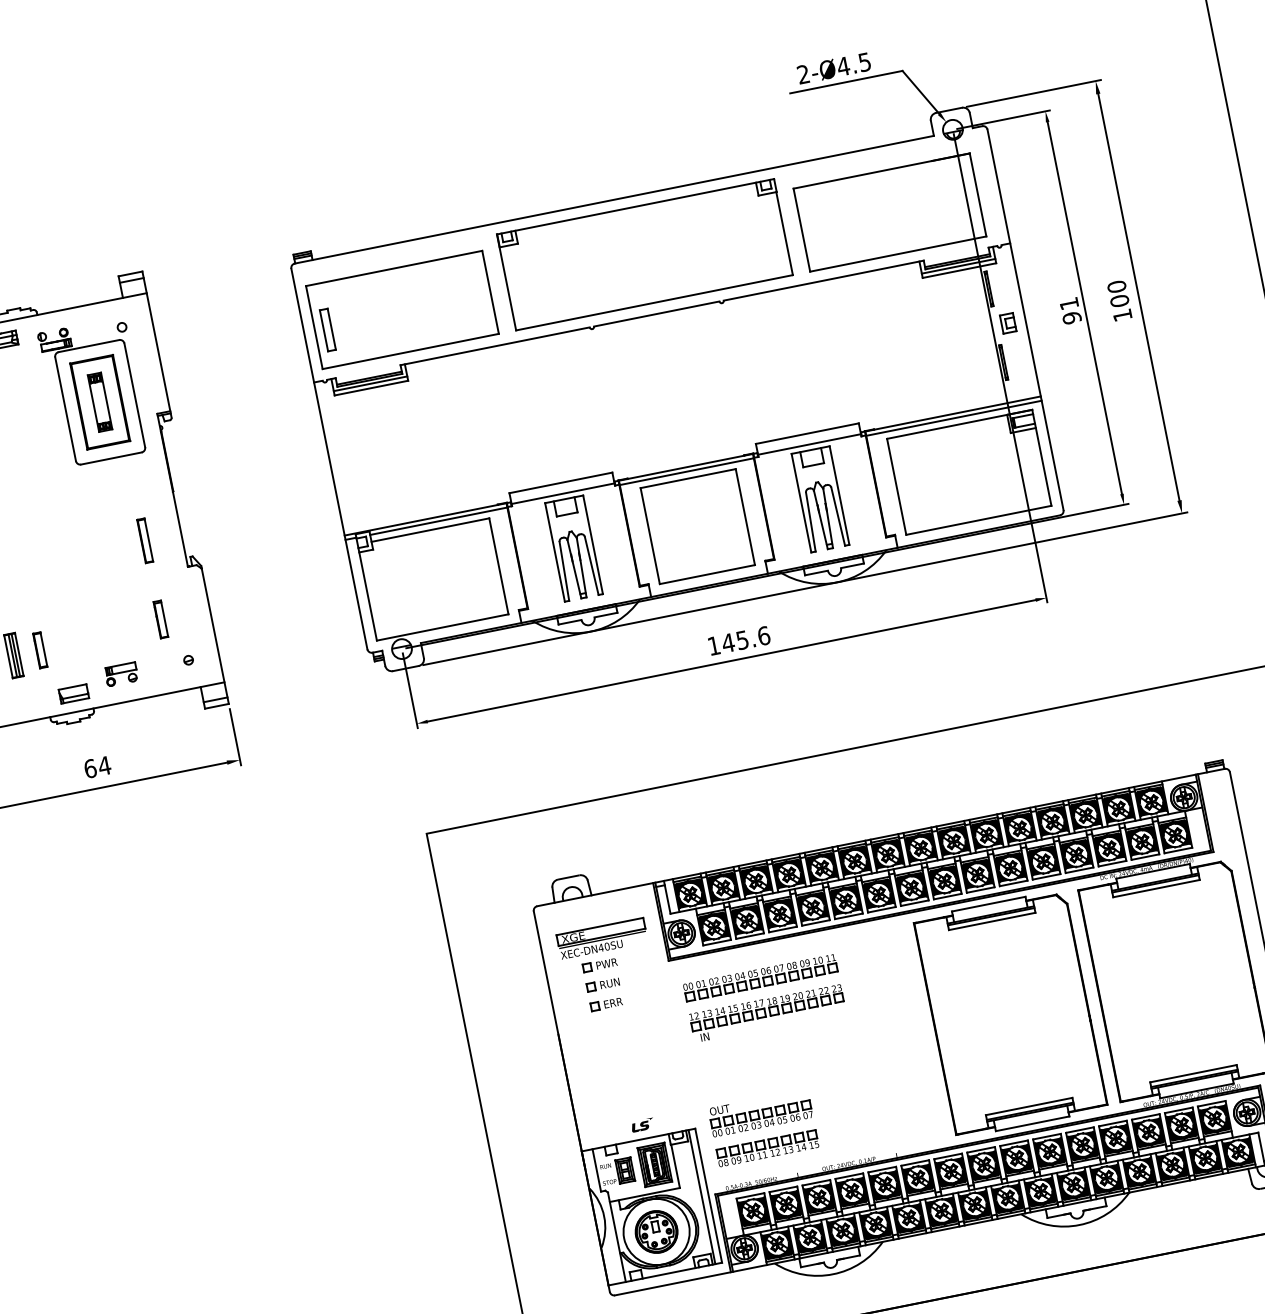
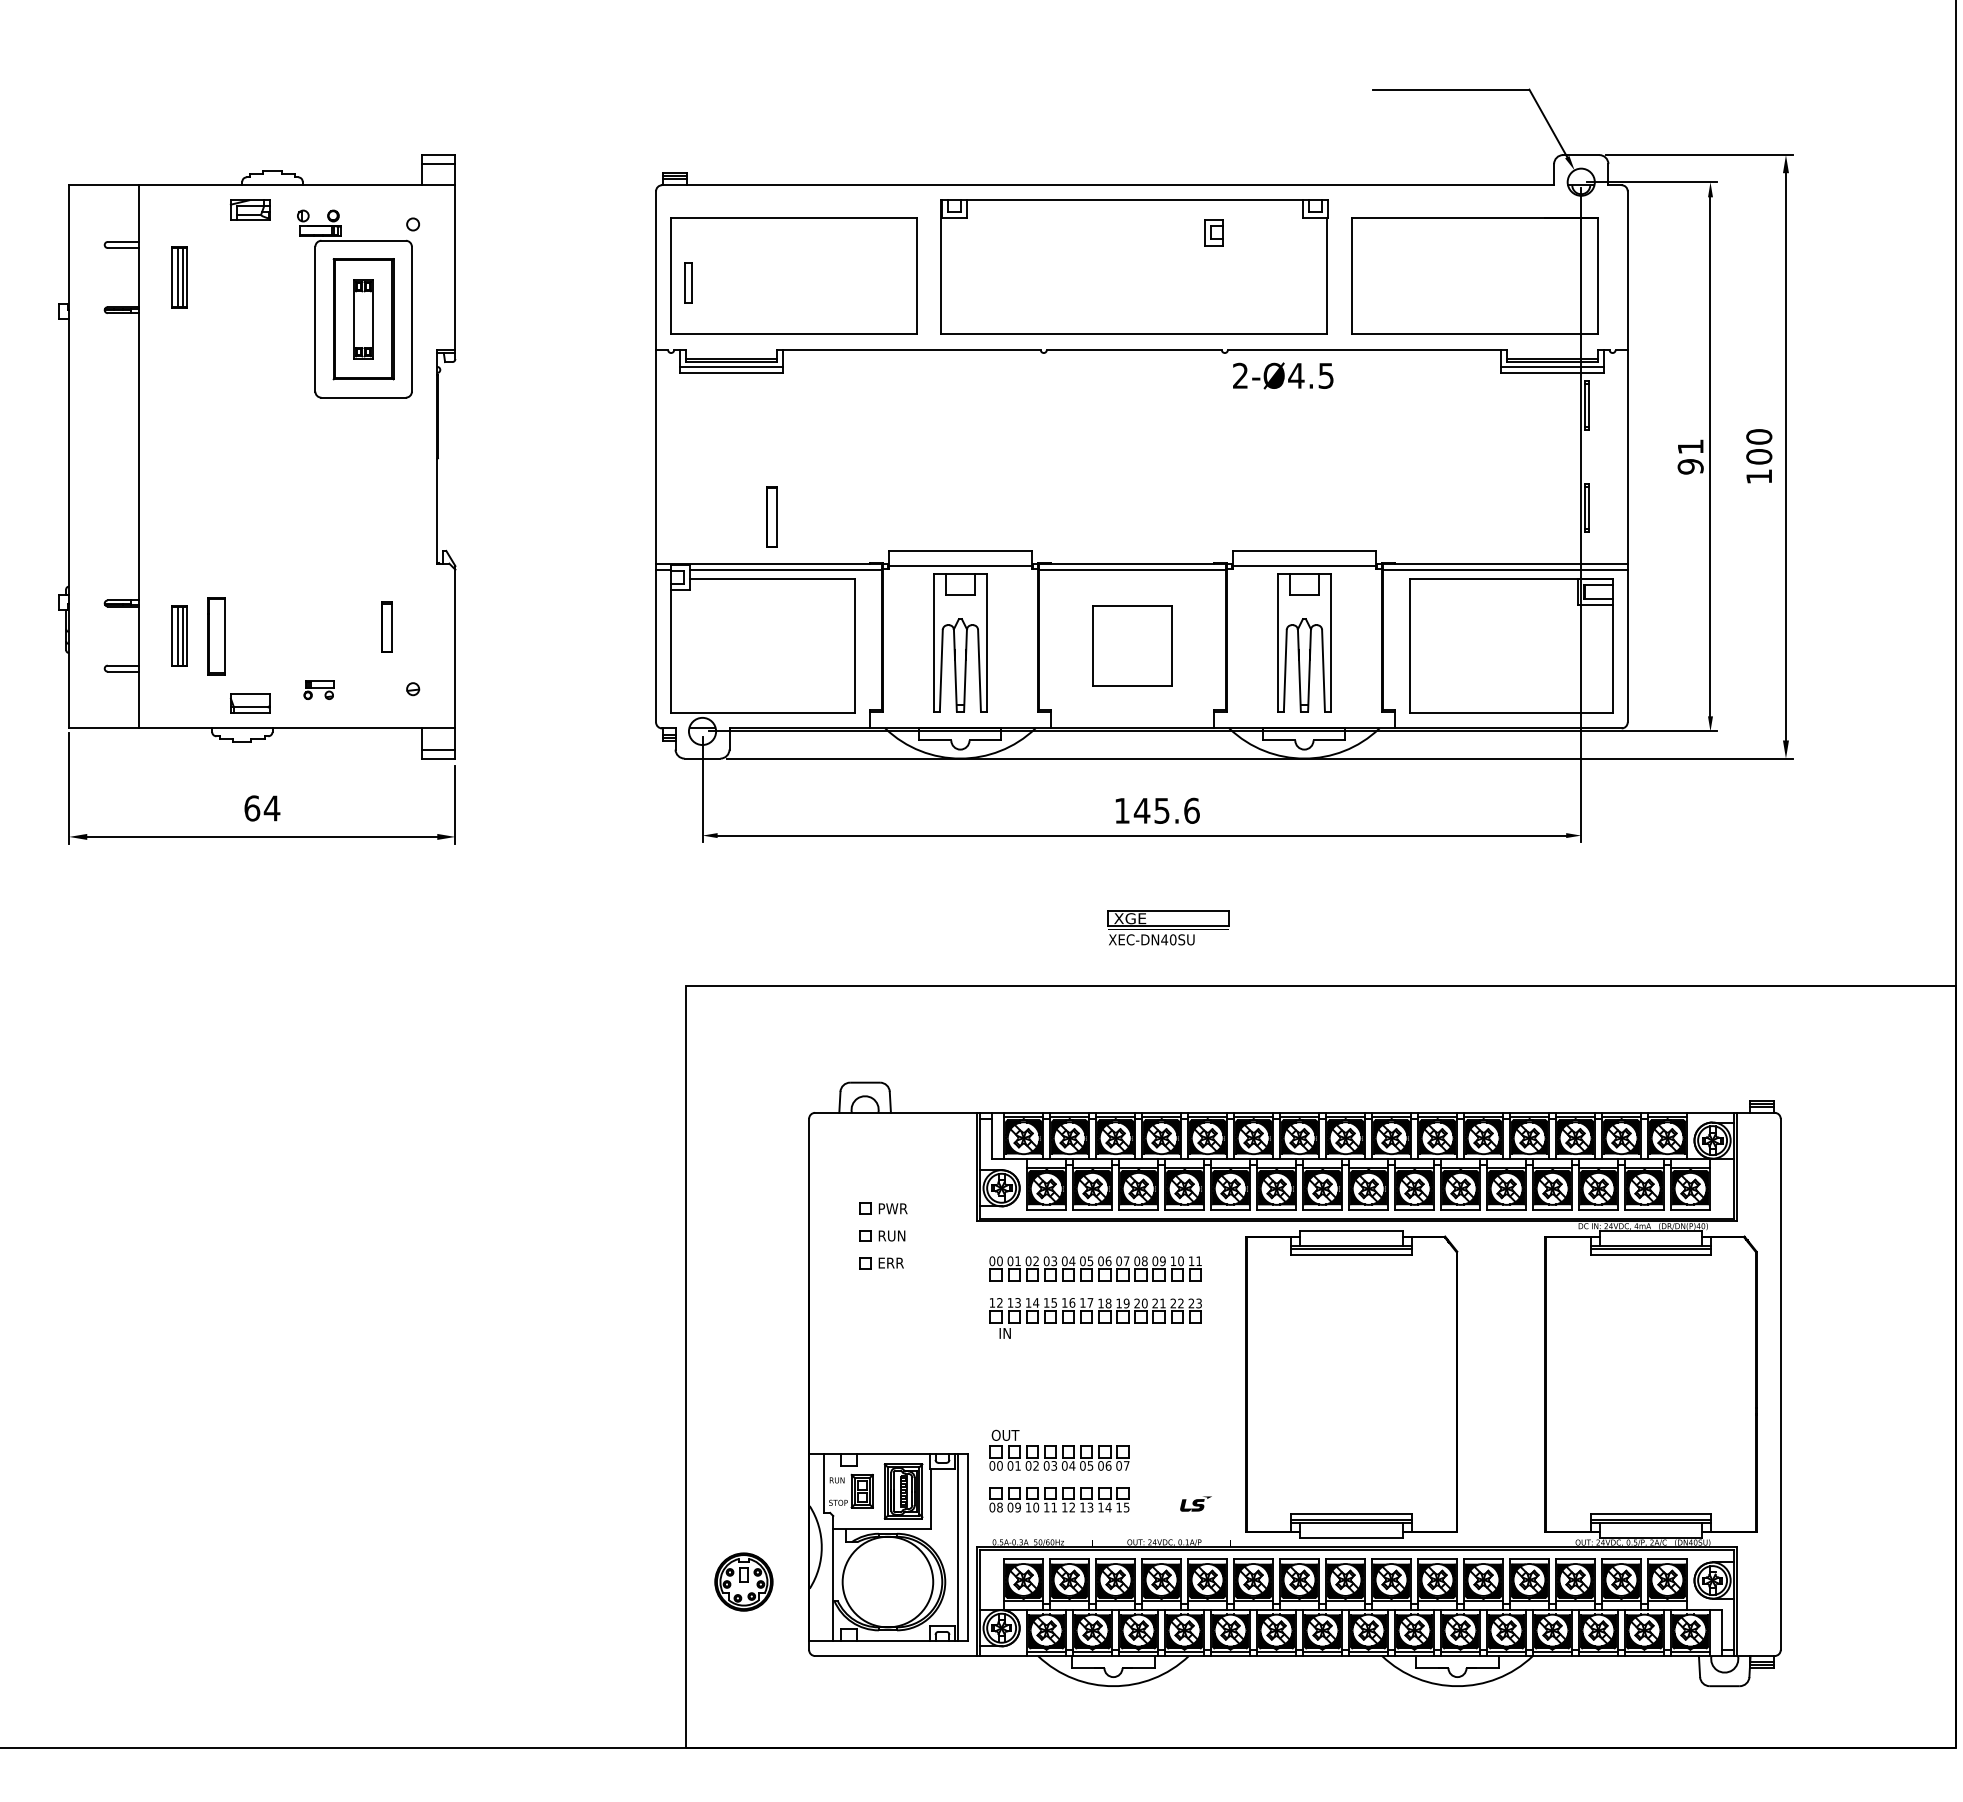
text: (834, 68) -> (1283, 375), moved
part: (1008, 323) -> (1213, 232), moved
part: (327, 330) -> (688, 283), size x0.7
part: (697, 525) -> (1132, 645), size x0.6
part: (144, 540) -> (771, 516), moved
part: (40, 649) -> (216, 635), size x1.6
part: (121, 673) -> (319, 689), size x0.7
part: (602, 938) -> (1168, 927), moved
part: (1010, 1014) -> (1351, 1384), moved
part: (642, 1124) -> (1195, 1503), moved
part: (656, 1231) -> (743, 1581), moved

